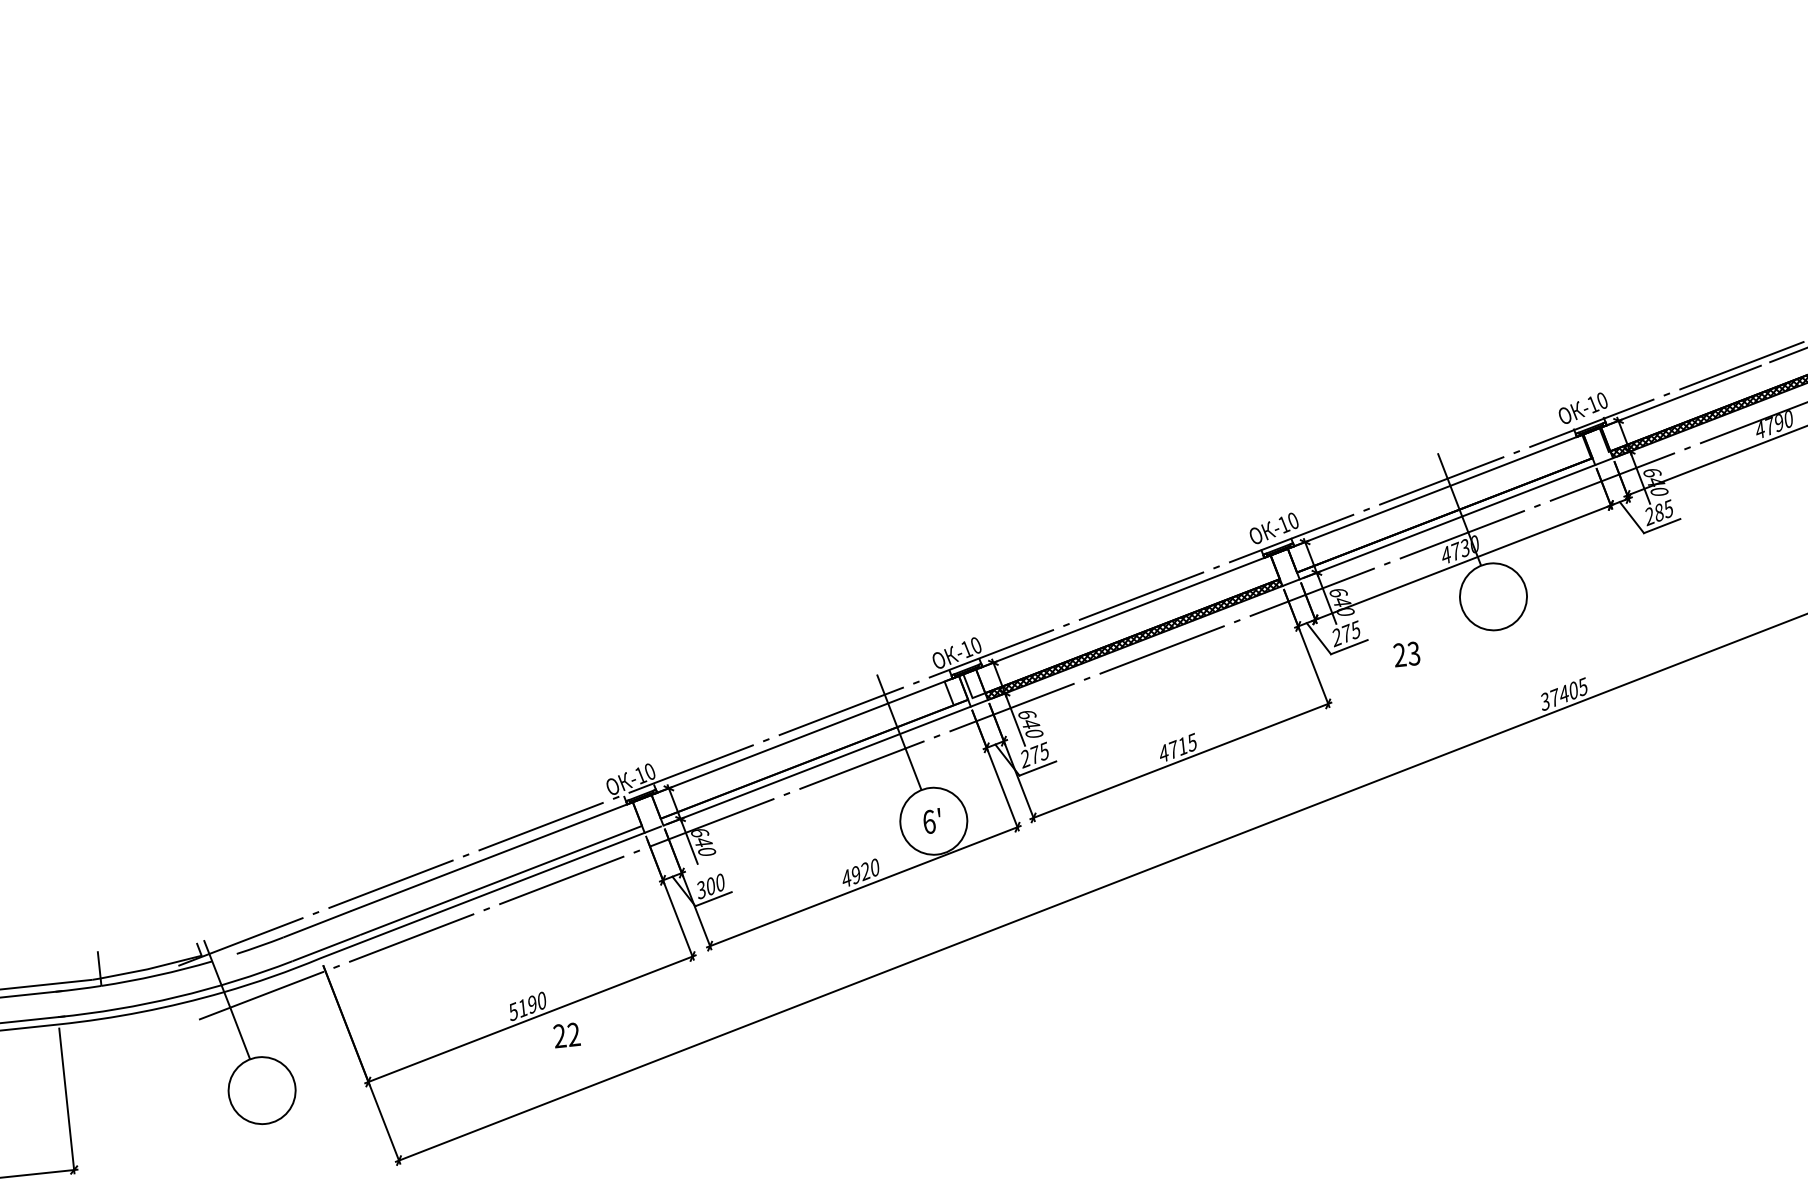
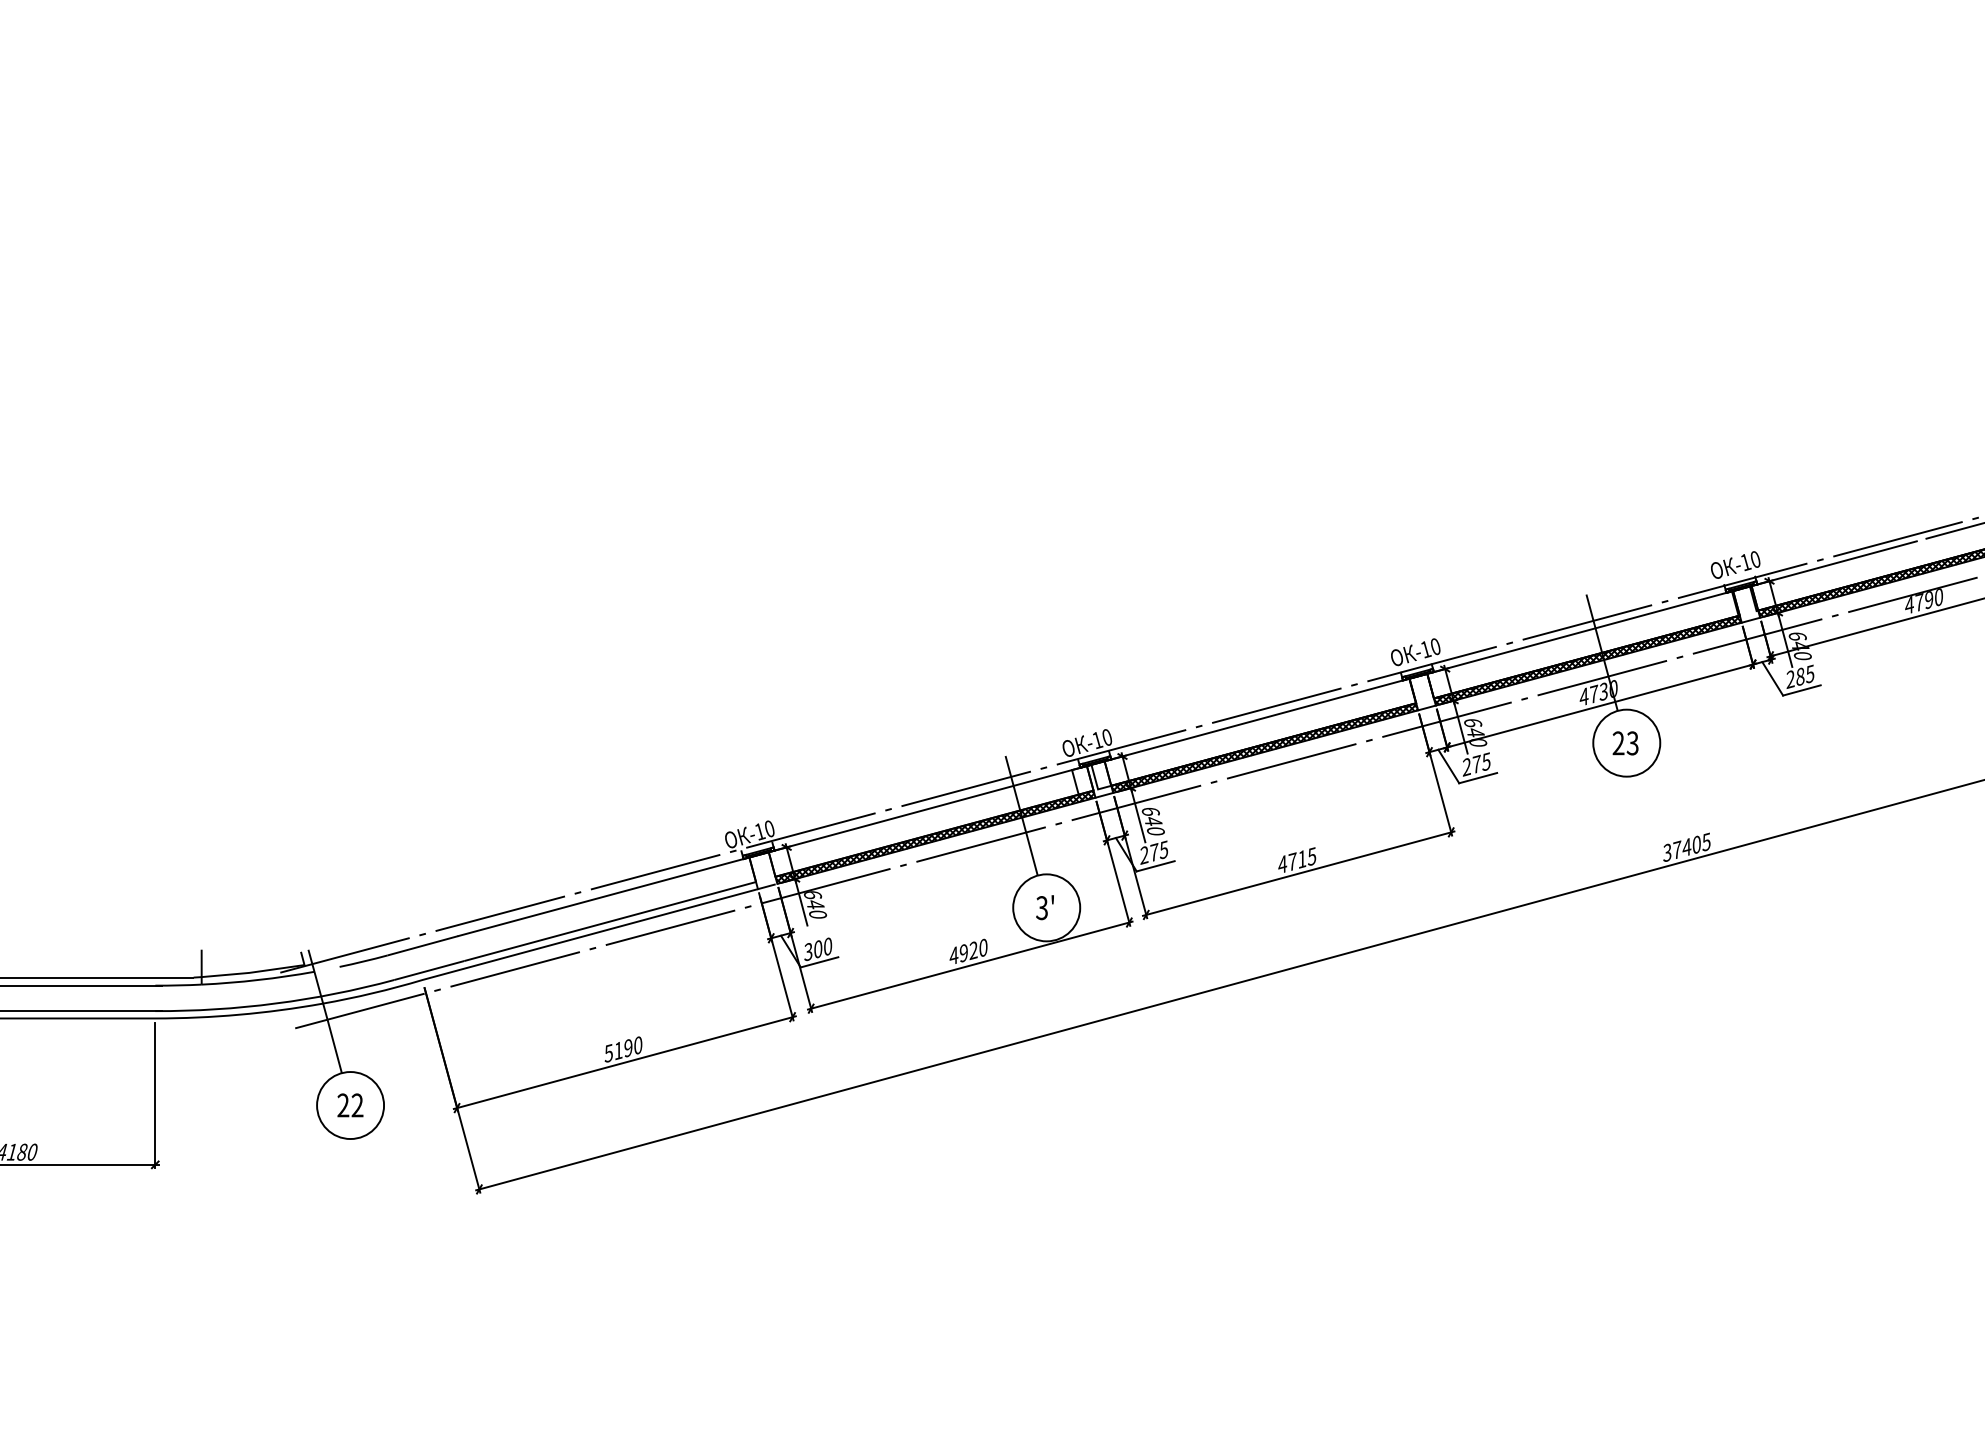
hatch: (1445, 518) -> (1587, 660), added
text: (1406, 654) -> (1625, 743), moved
hatch: (814, 763) -> (934, 837), added
text: (929, 822) -> (1042, 908), 6' -> 3'
text: (566, 1035) -> (350, 1105), moved

